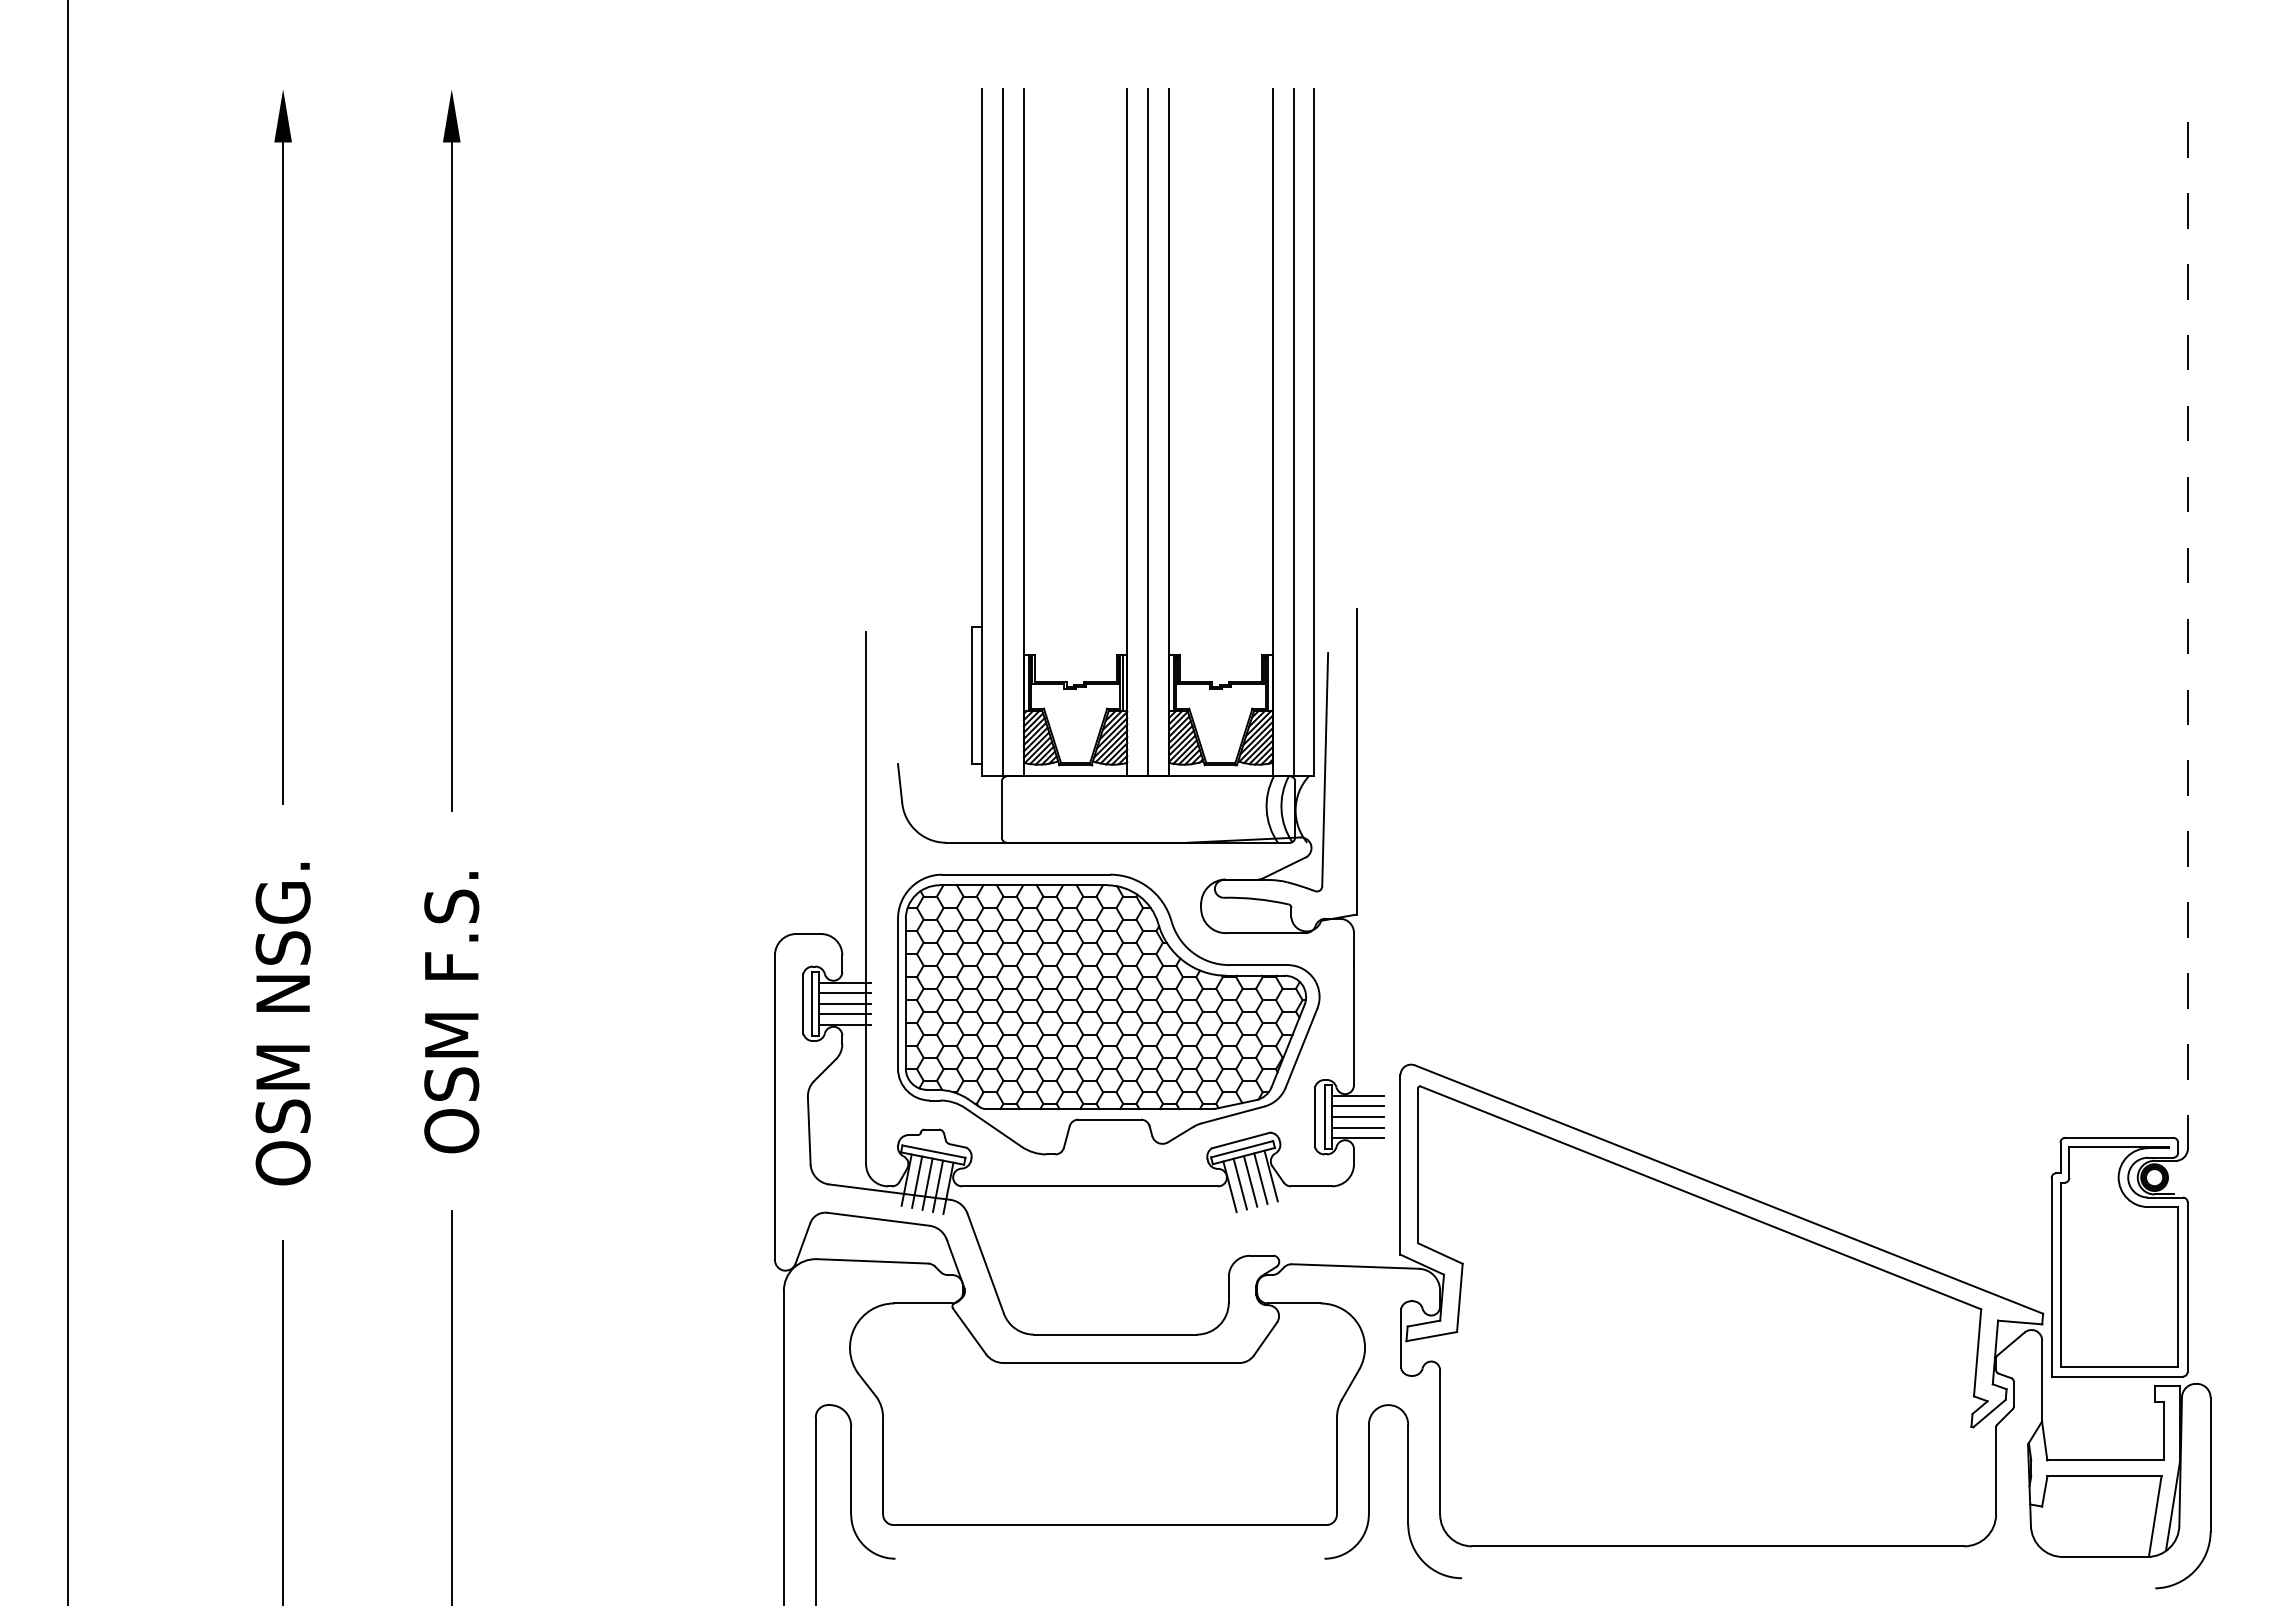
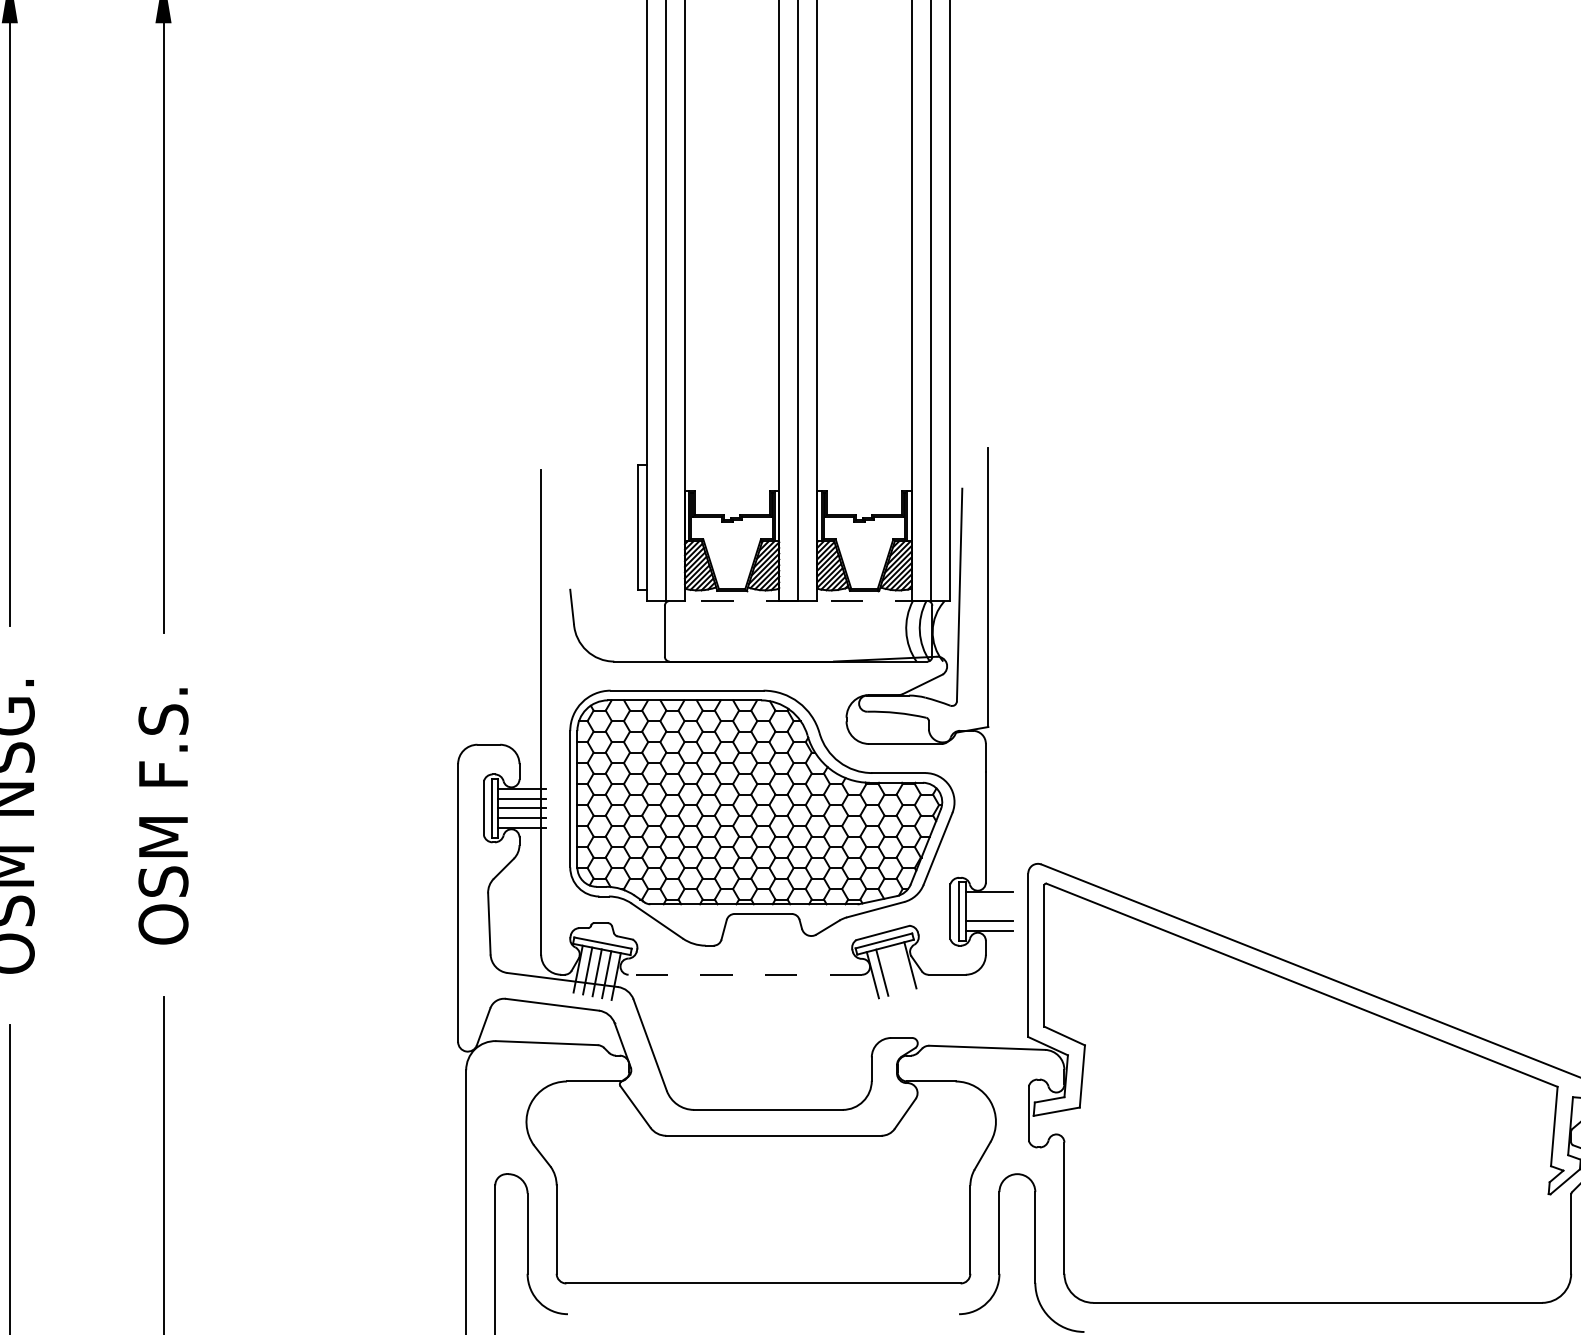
line: (1148, 776) -> (798, 601), solid -> dashed
line: (1357, 1106) -> (989, 901), removed
line: (1357, 1116) -> (989, 911), removed
line: (1260, 1178) -> (900, 967), removed
line: (1250, 1181) -> (891, 970), removed
line: (1089, 1186) -> (744, 974), solid -> dashed

